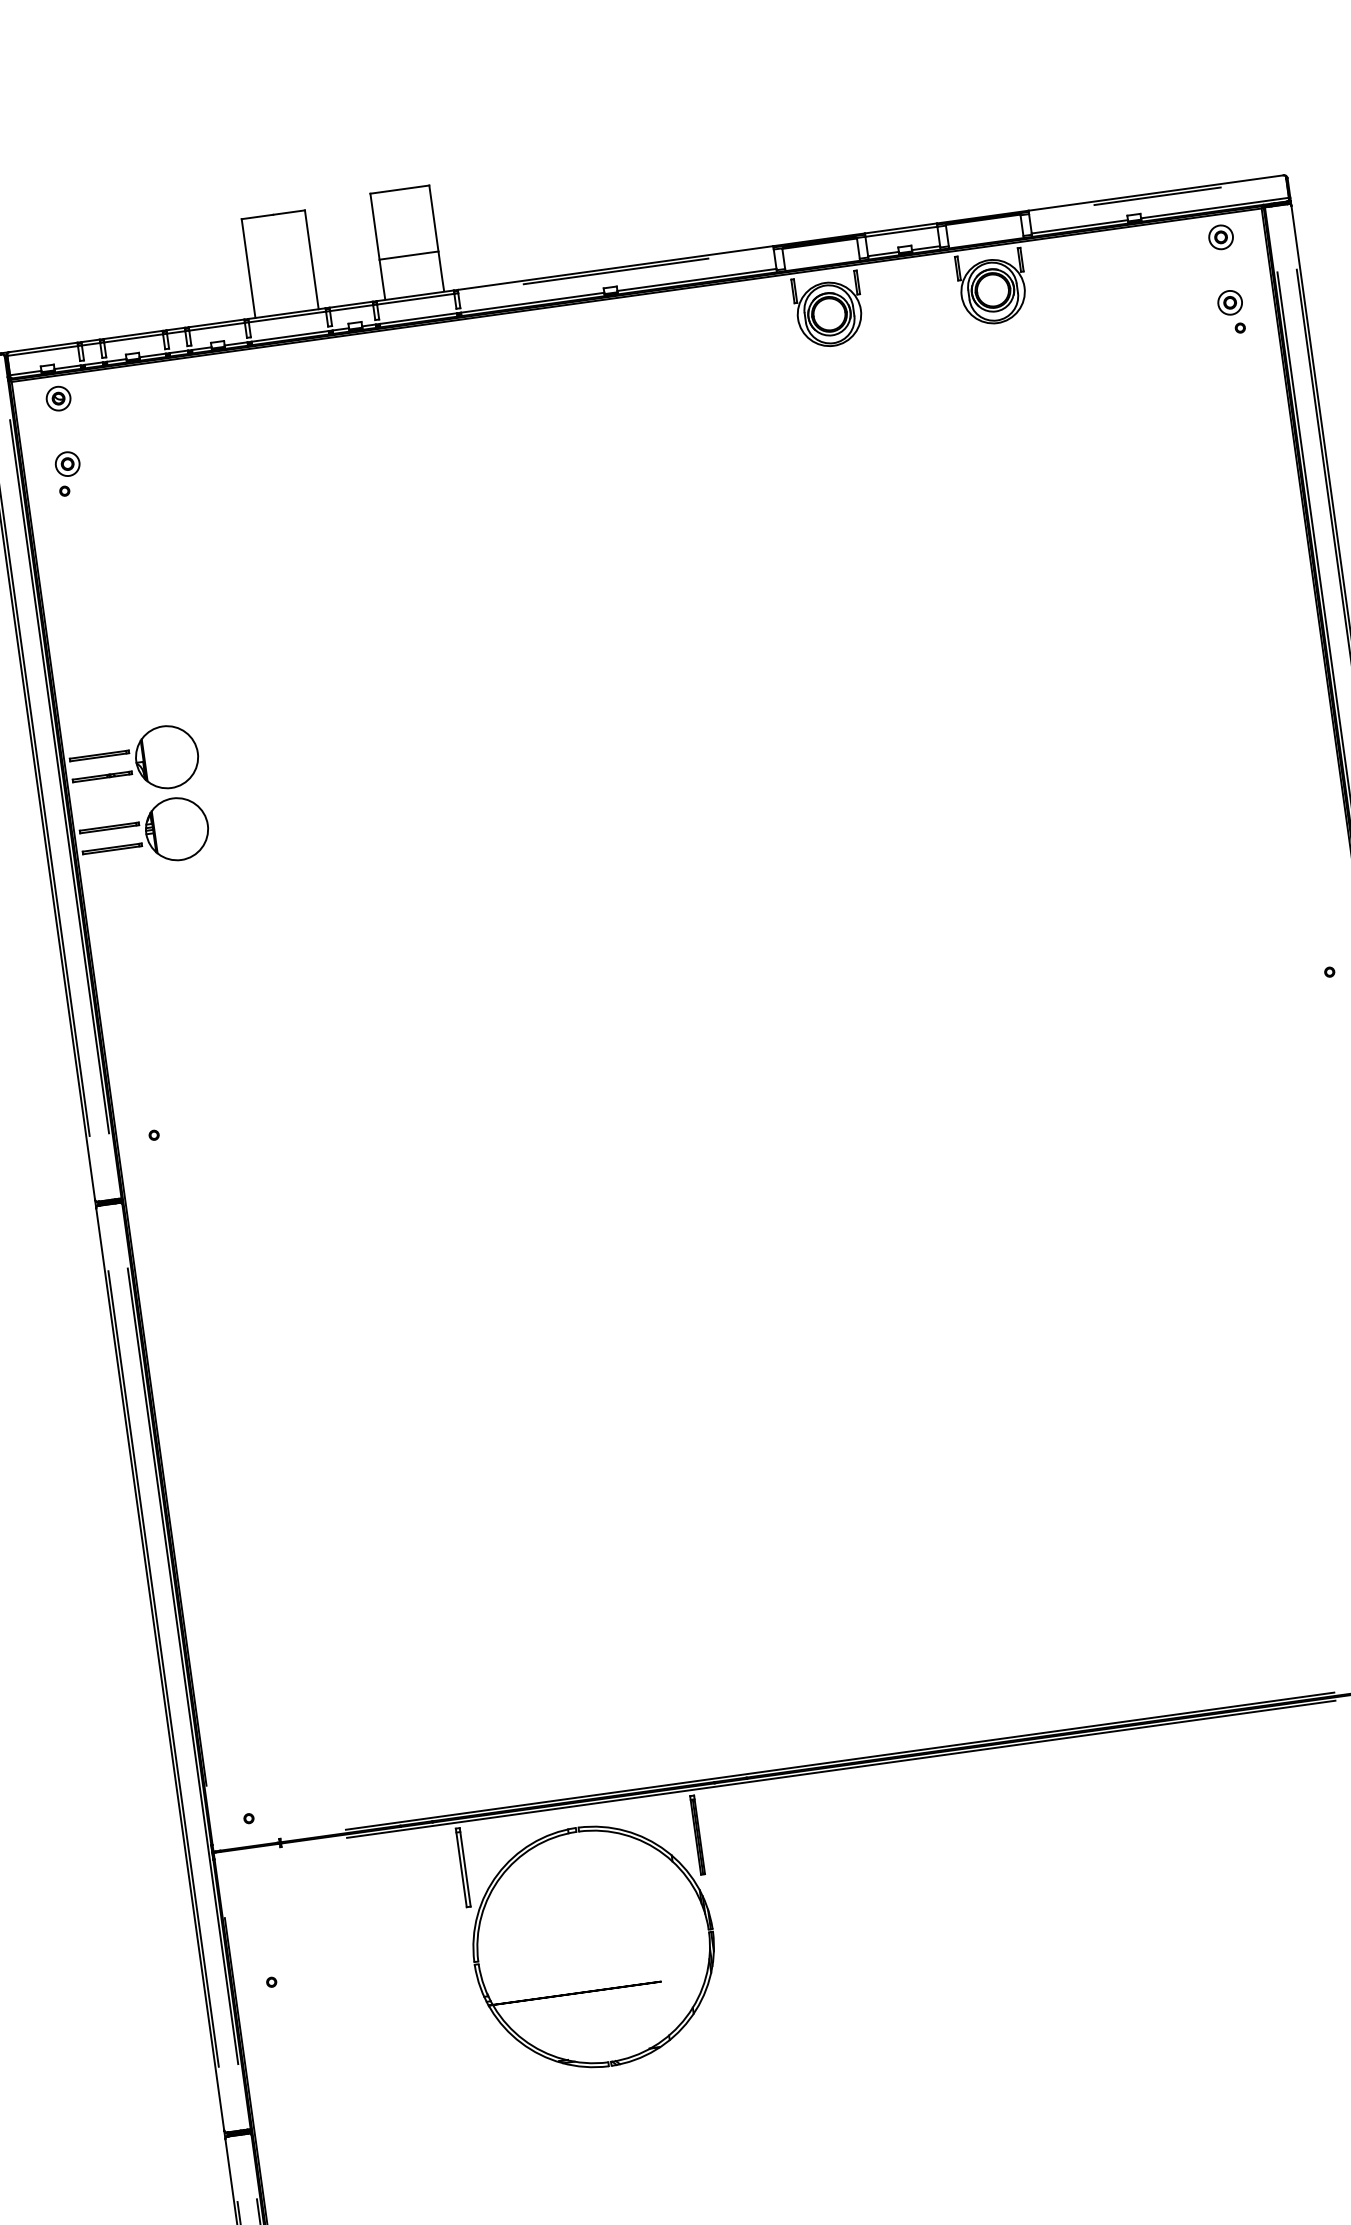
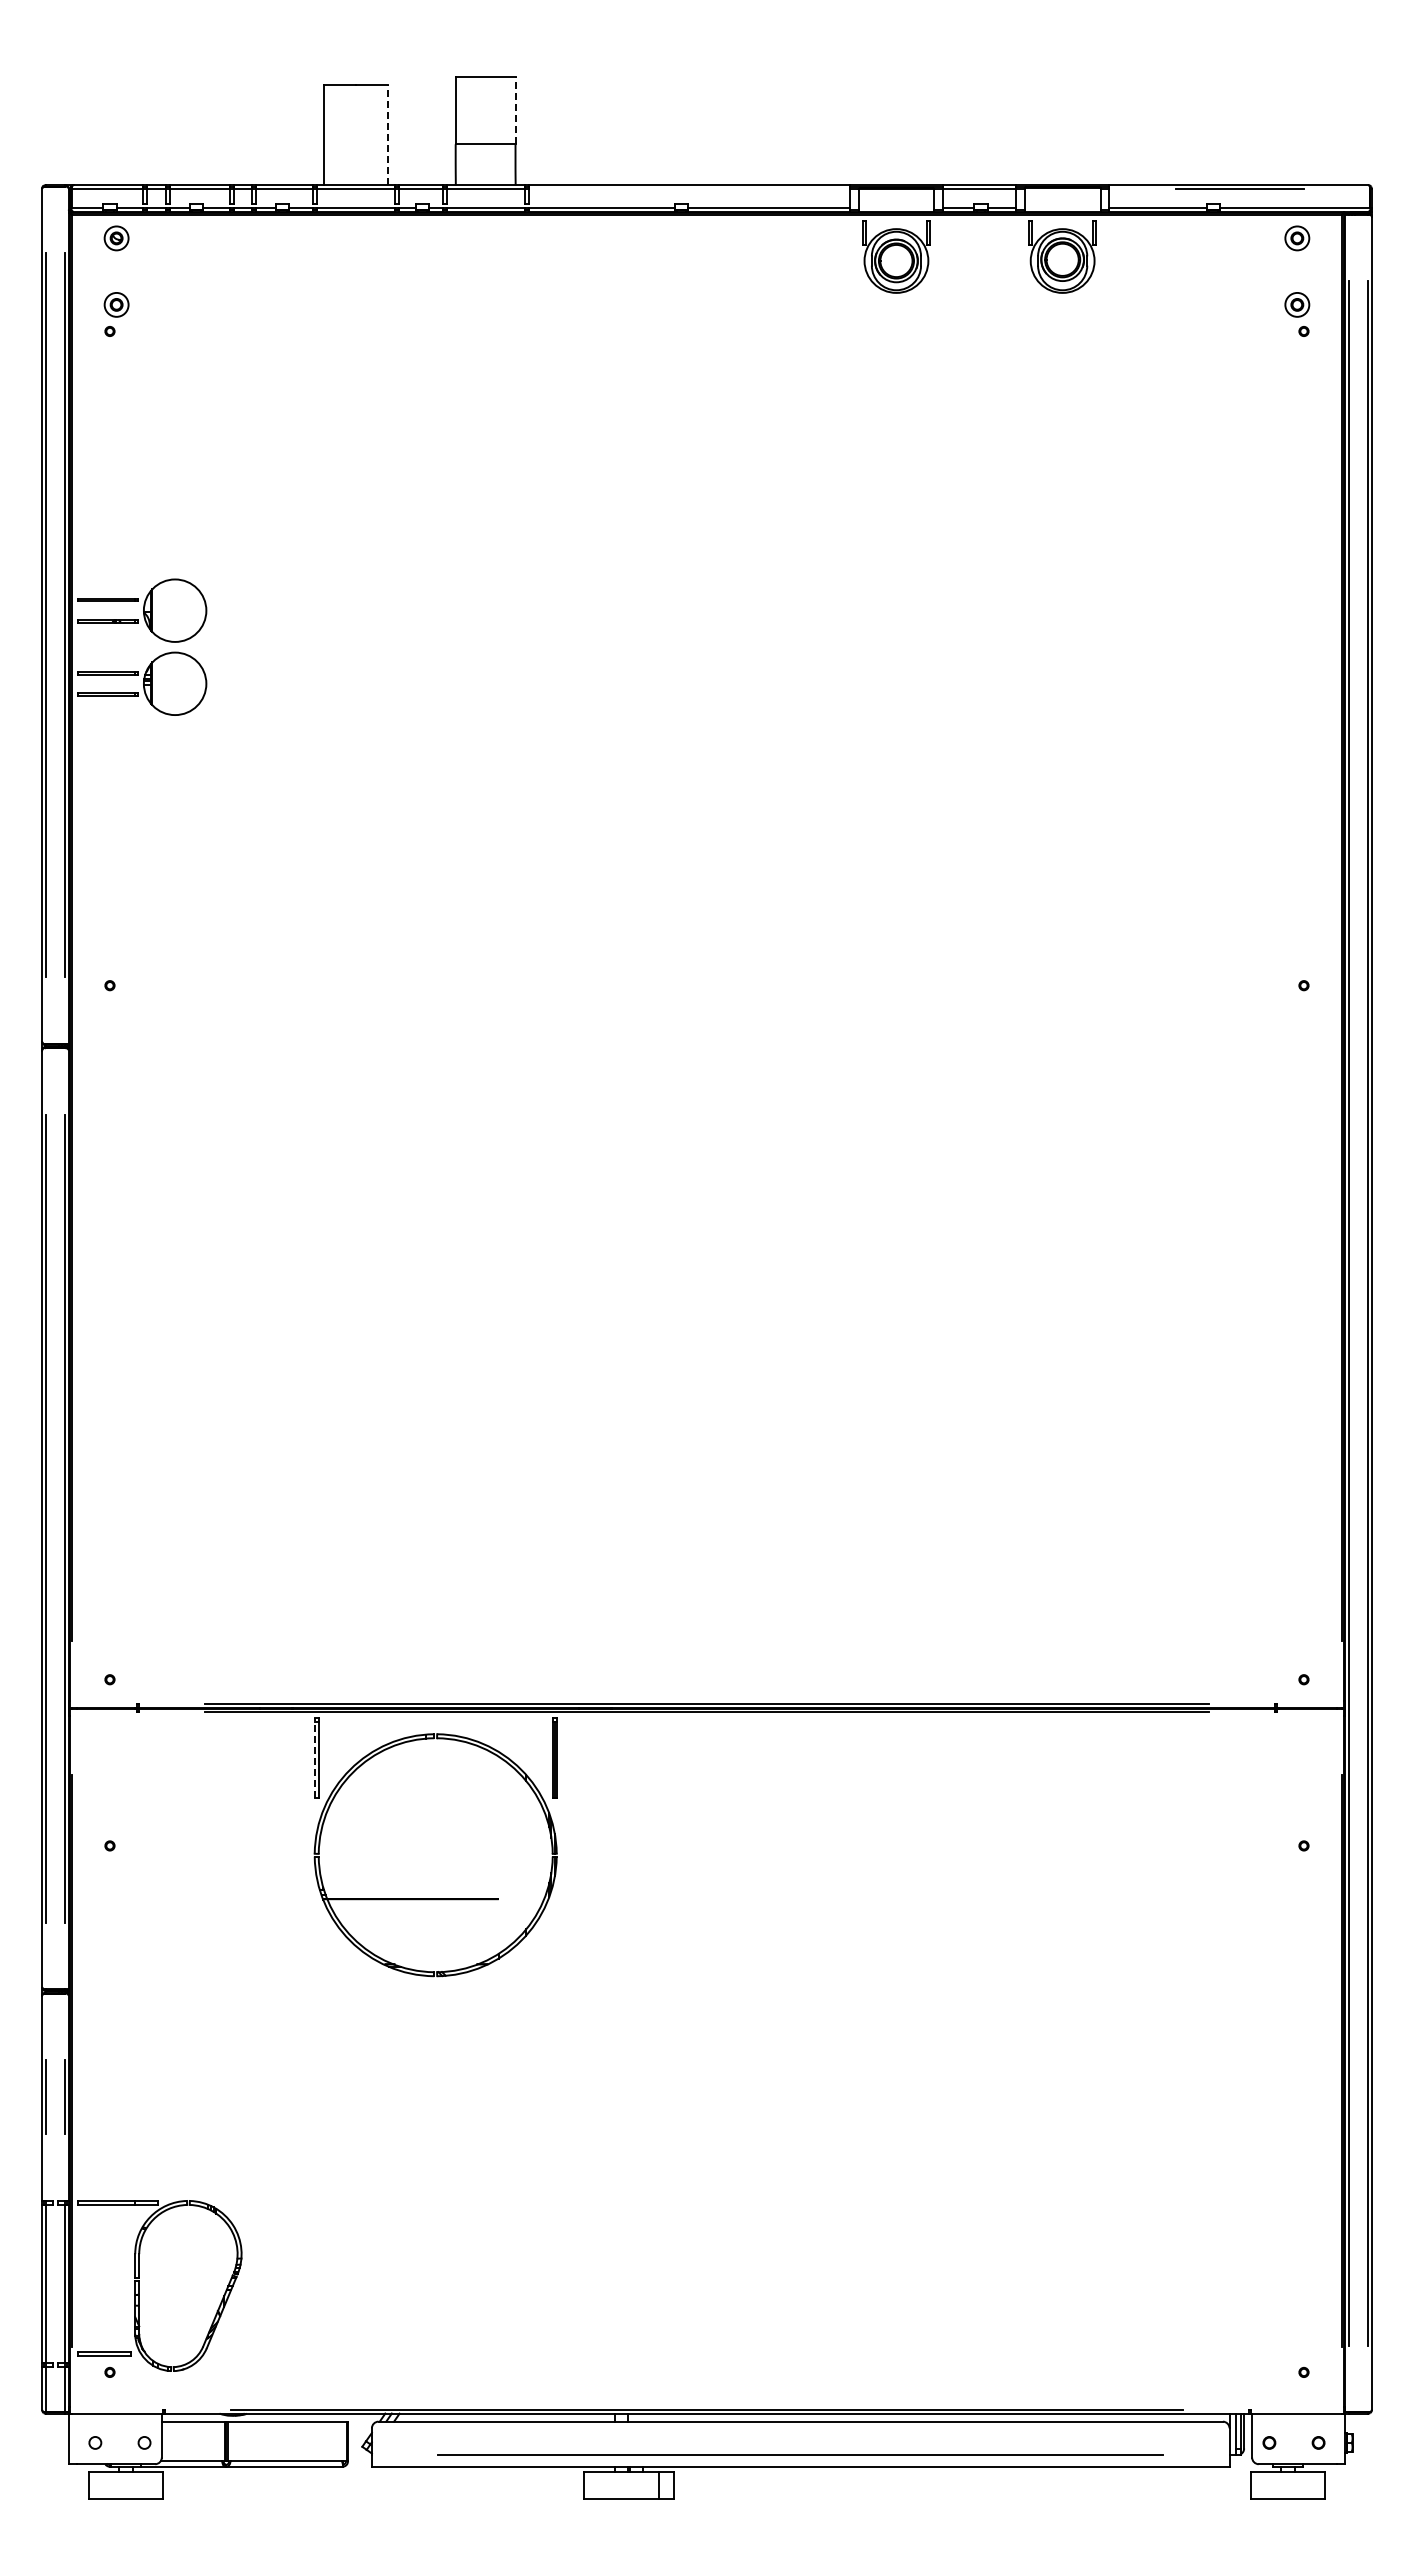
line: (433, 218) -> (515, 110), solid -> dashed
line: (312, 259) -> (388, 134), solid -> dashed
line: (615, 271) -> (689, 188), removed
line: (461, 1868) -> (314, 1758), solid -> dashed

